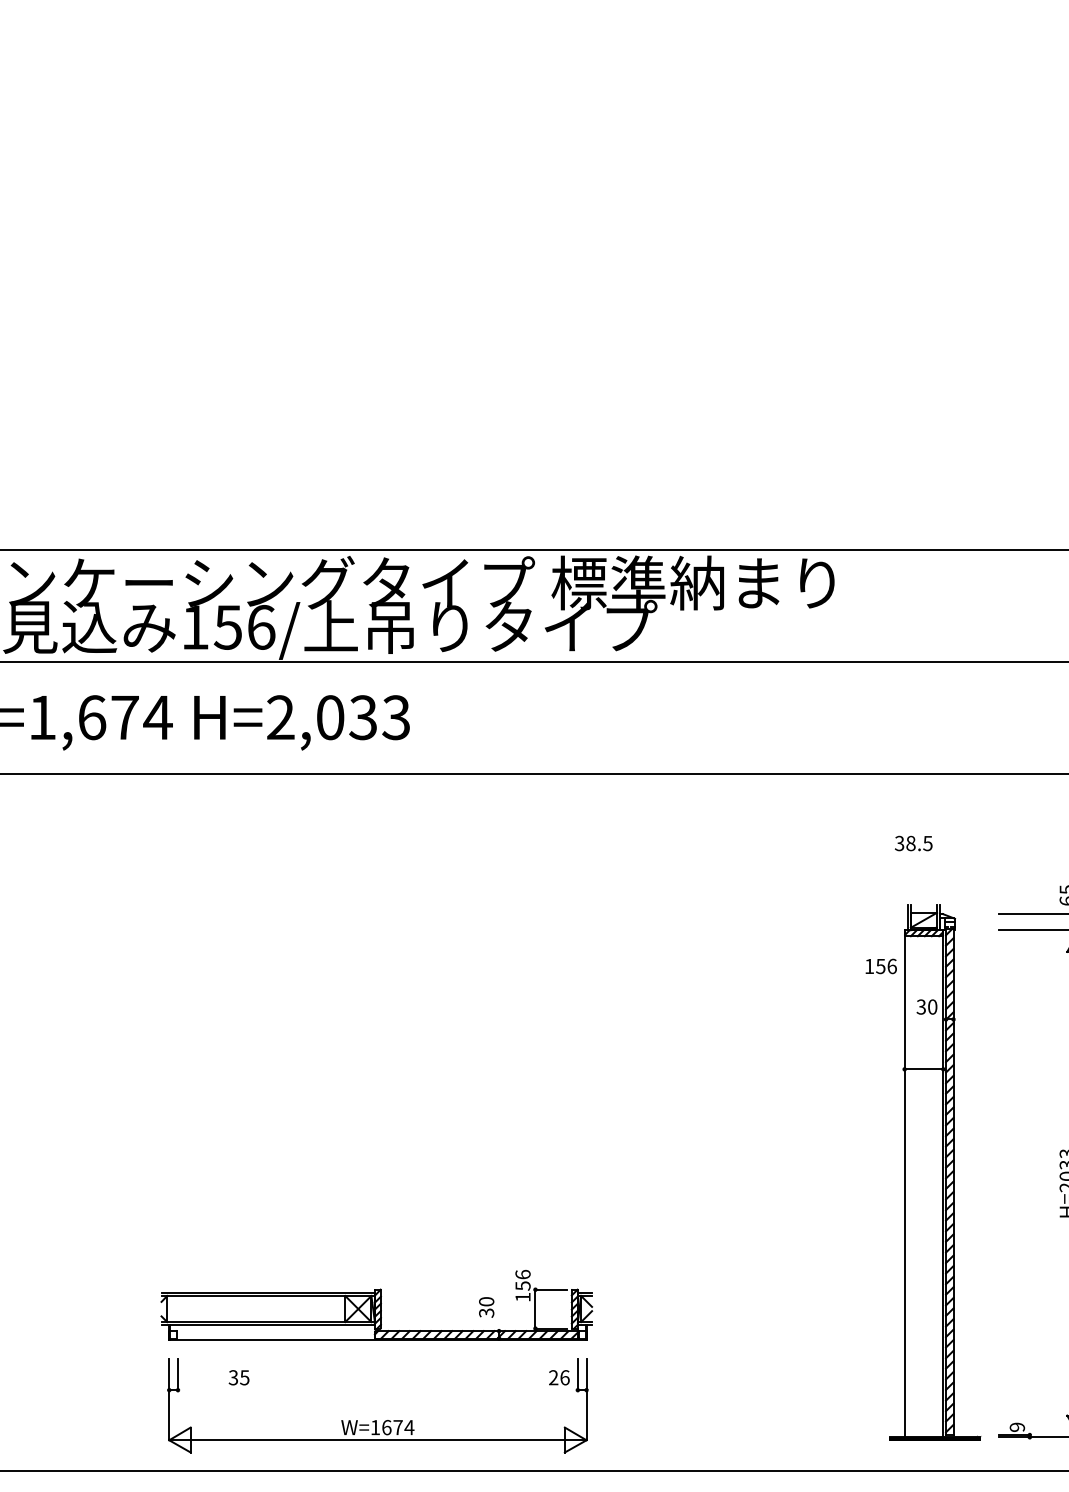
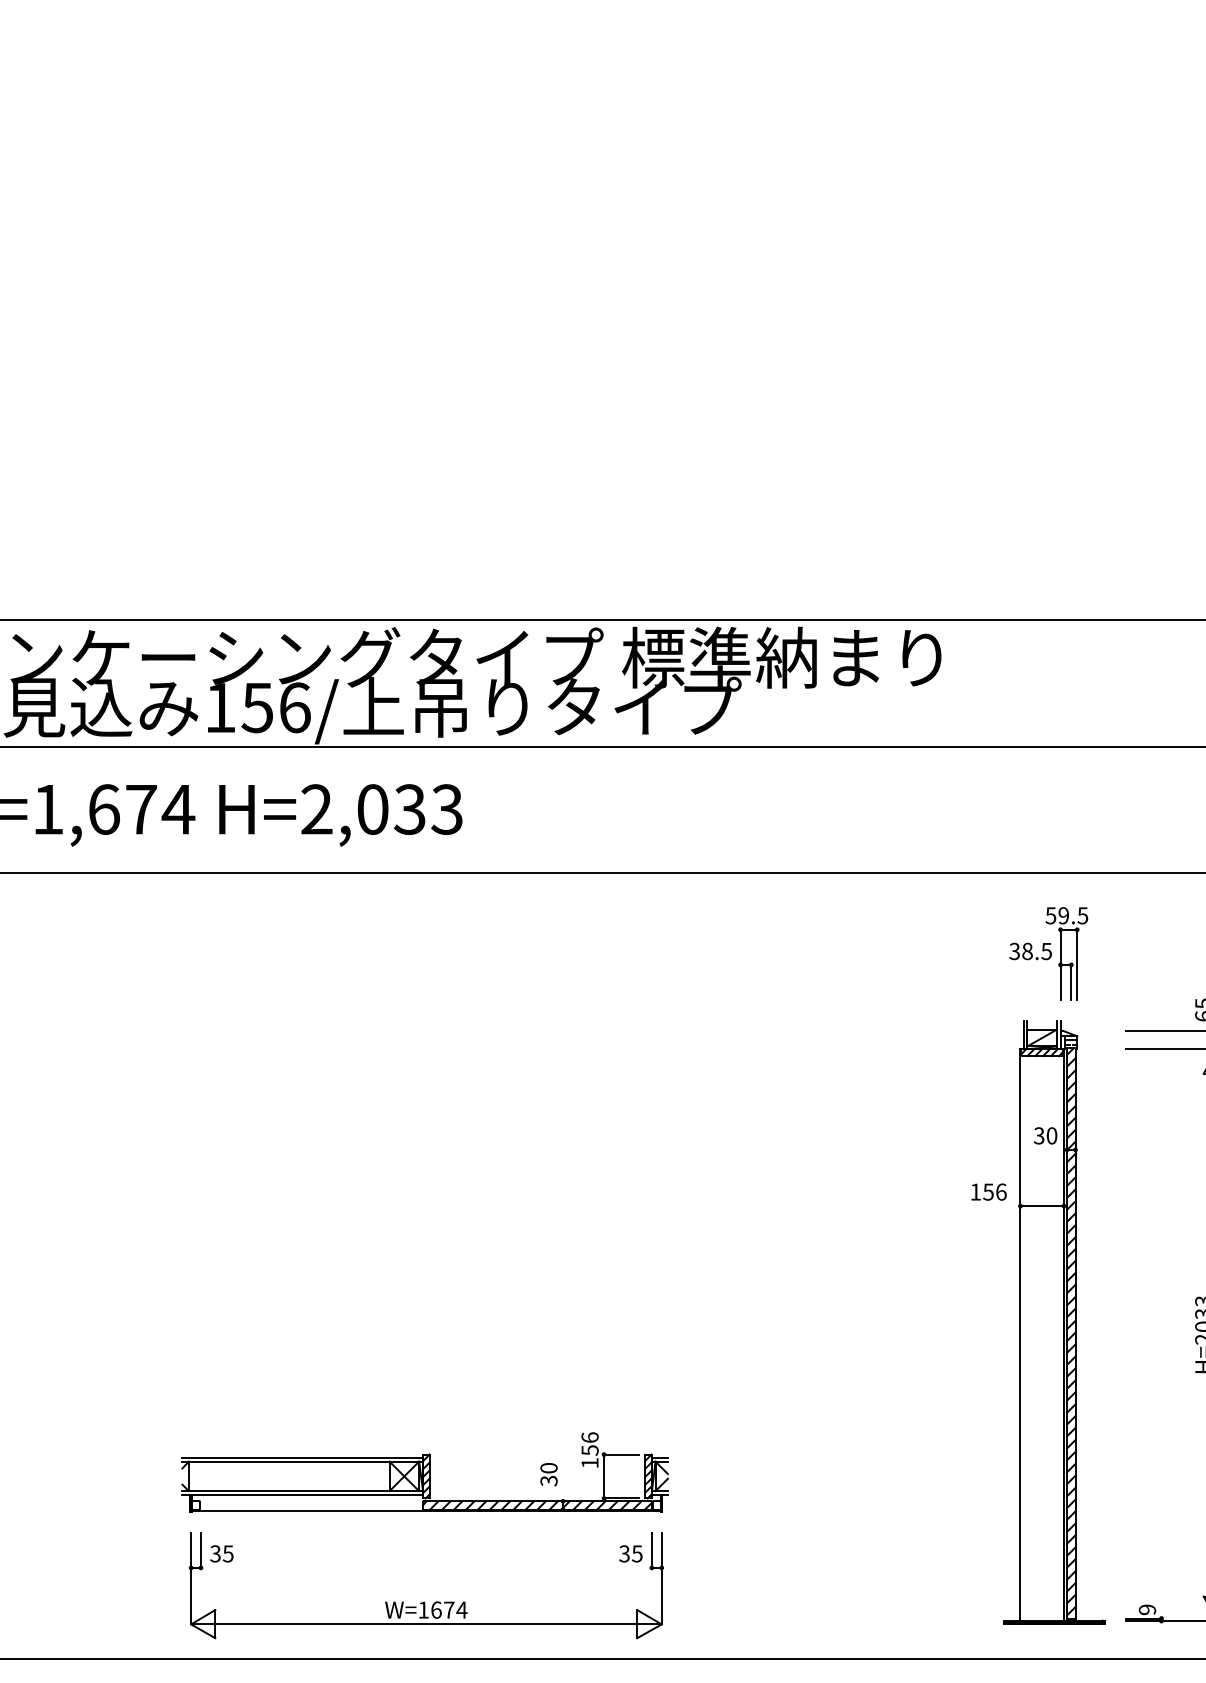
part: (945, 845) -> (1066, 953), added
text: (880, 965) -> (988, 1191), moved
text: (238, 1377) -> (221, 1553), moved
text: (558, 1377) -> (630, 1553), 26 -> 35

